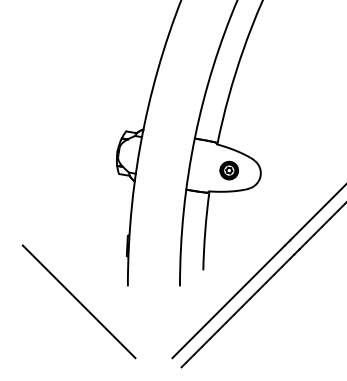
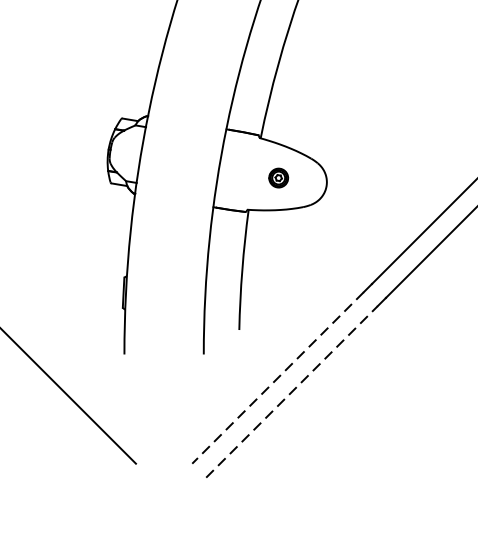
part: (228, 170) -> (277, 177), size x0.7
line: (228, 301) -> (277, 377), solid -> dashed
line: (237, 310) -> (291, 391), solid -> dashed

